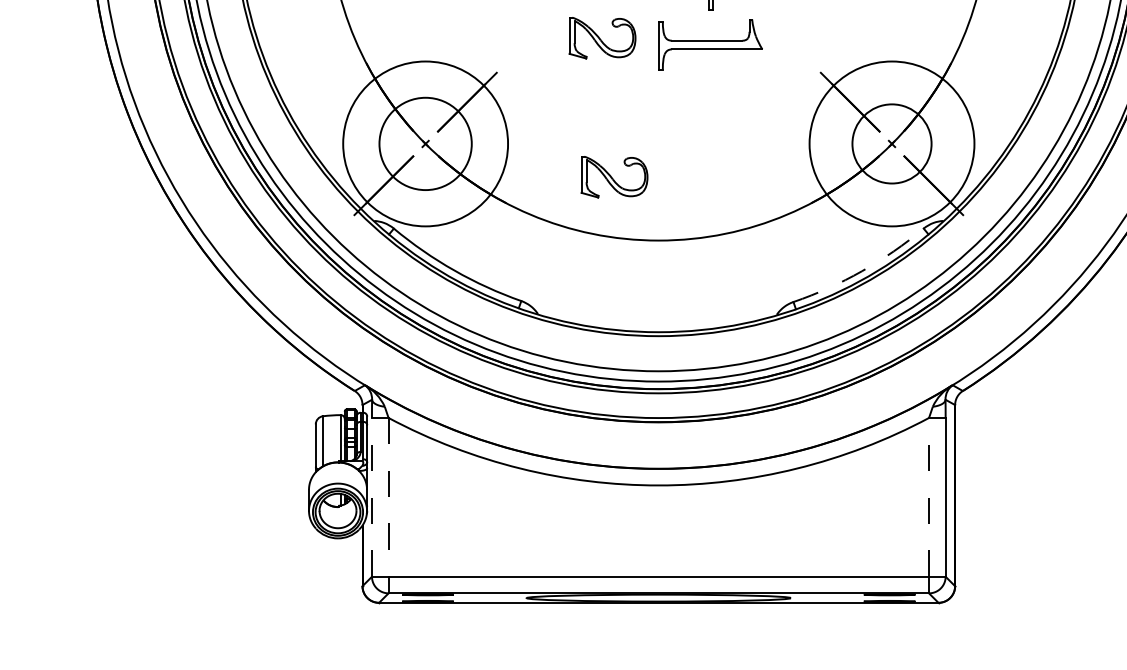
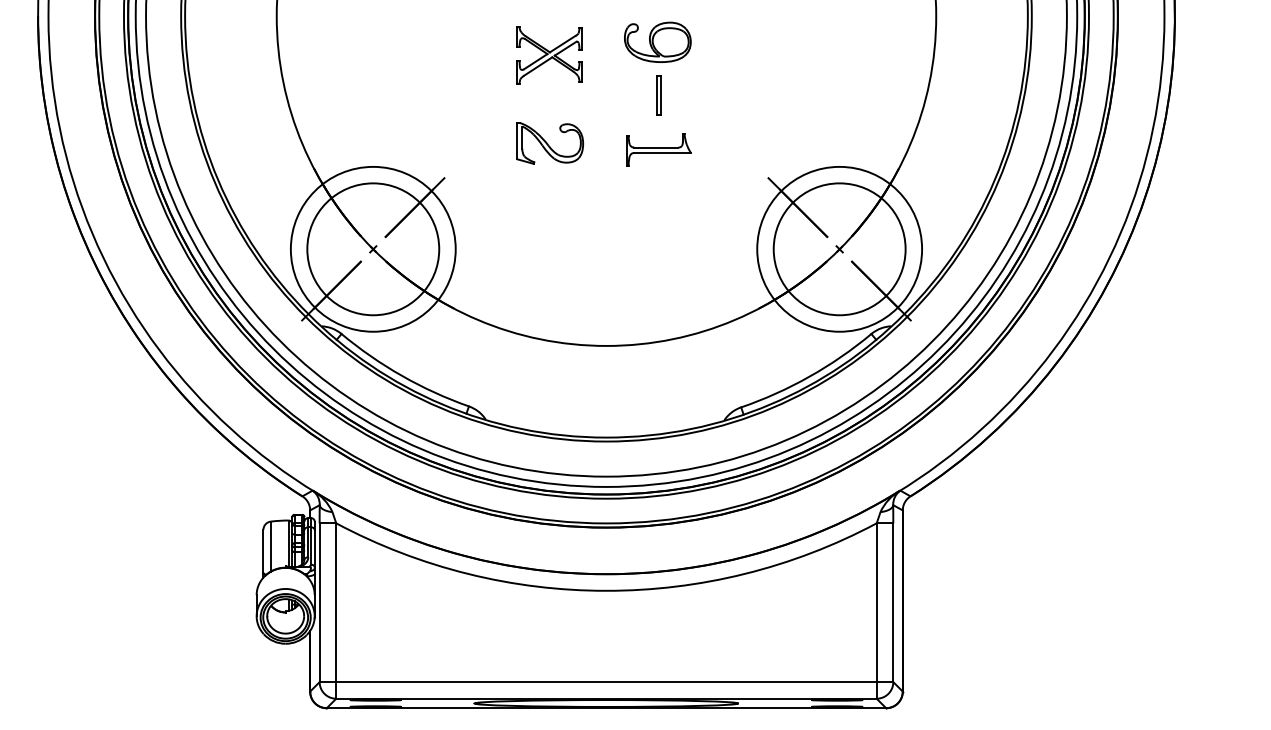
part: (710, 44) -> (658, 149), size x0.62
circle: (425, 144) -> (373, 249), size x1.43
circle: (891, 144) -> (839, 249), size x1.67
part: (614, 177) -> (562, 282), removed
arc: (861, 271) -> (809, 376), dashed -> solid
line: (371, 497) -> (319, 602), dashed -> solid
line: (928, 497) -> (876, 602), dashed -> solid
line: (388, 498) -> (336, 603), dashed -> solid

